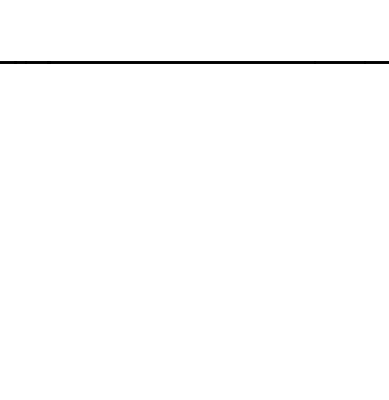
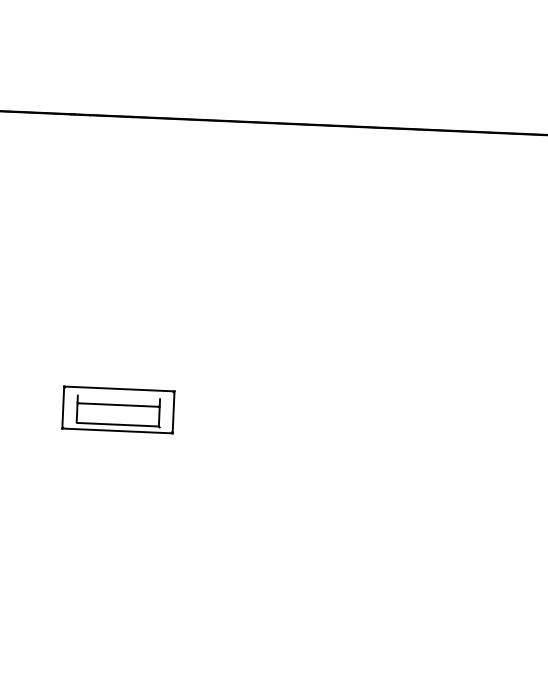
part: (48, 227) -> (117, 410), added

